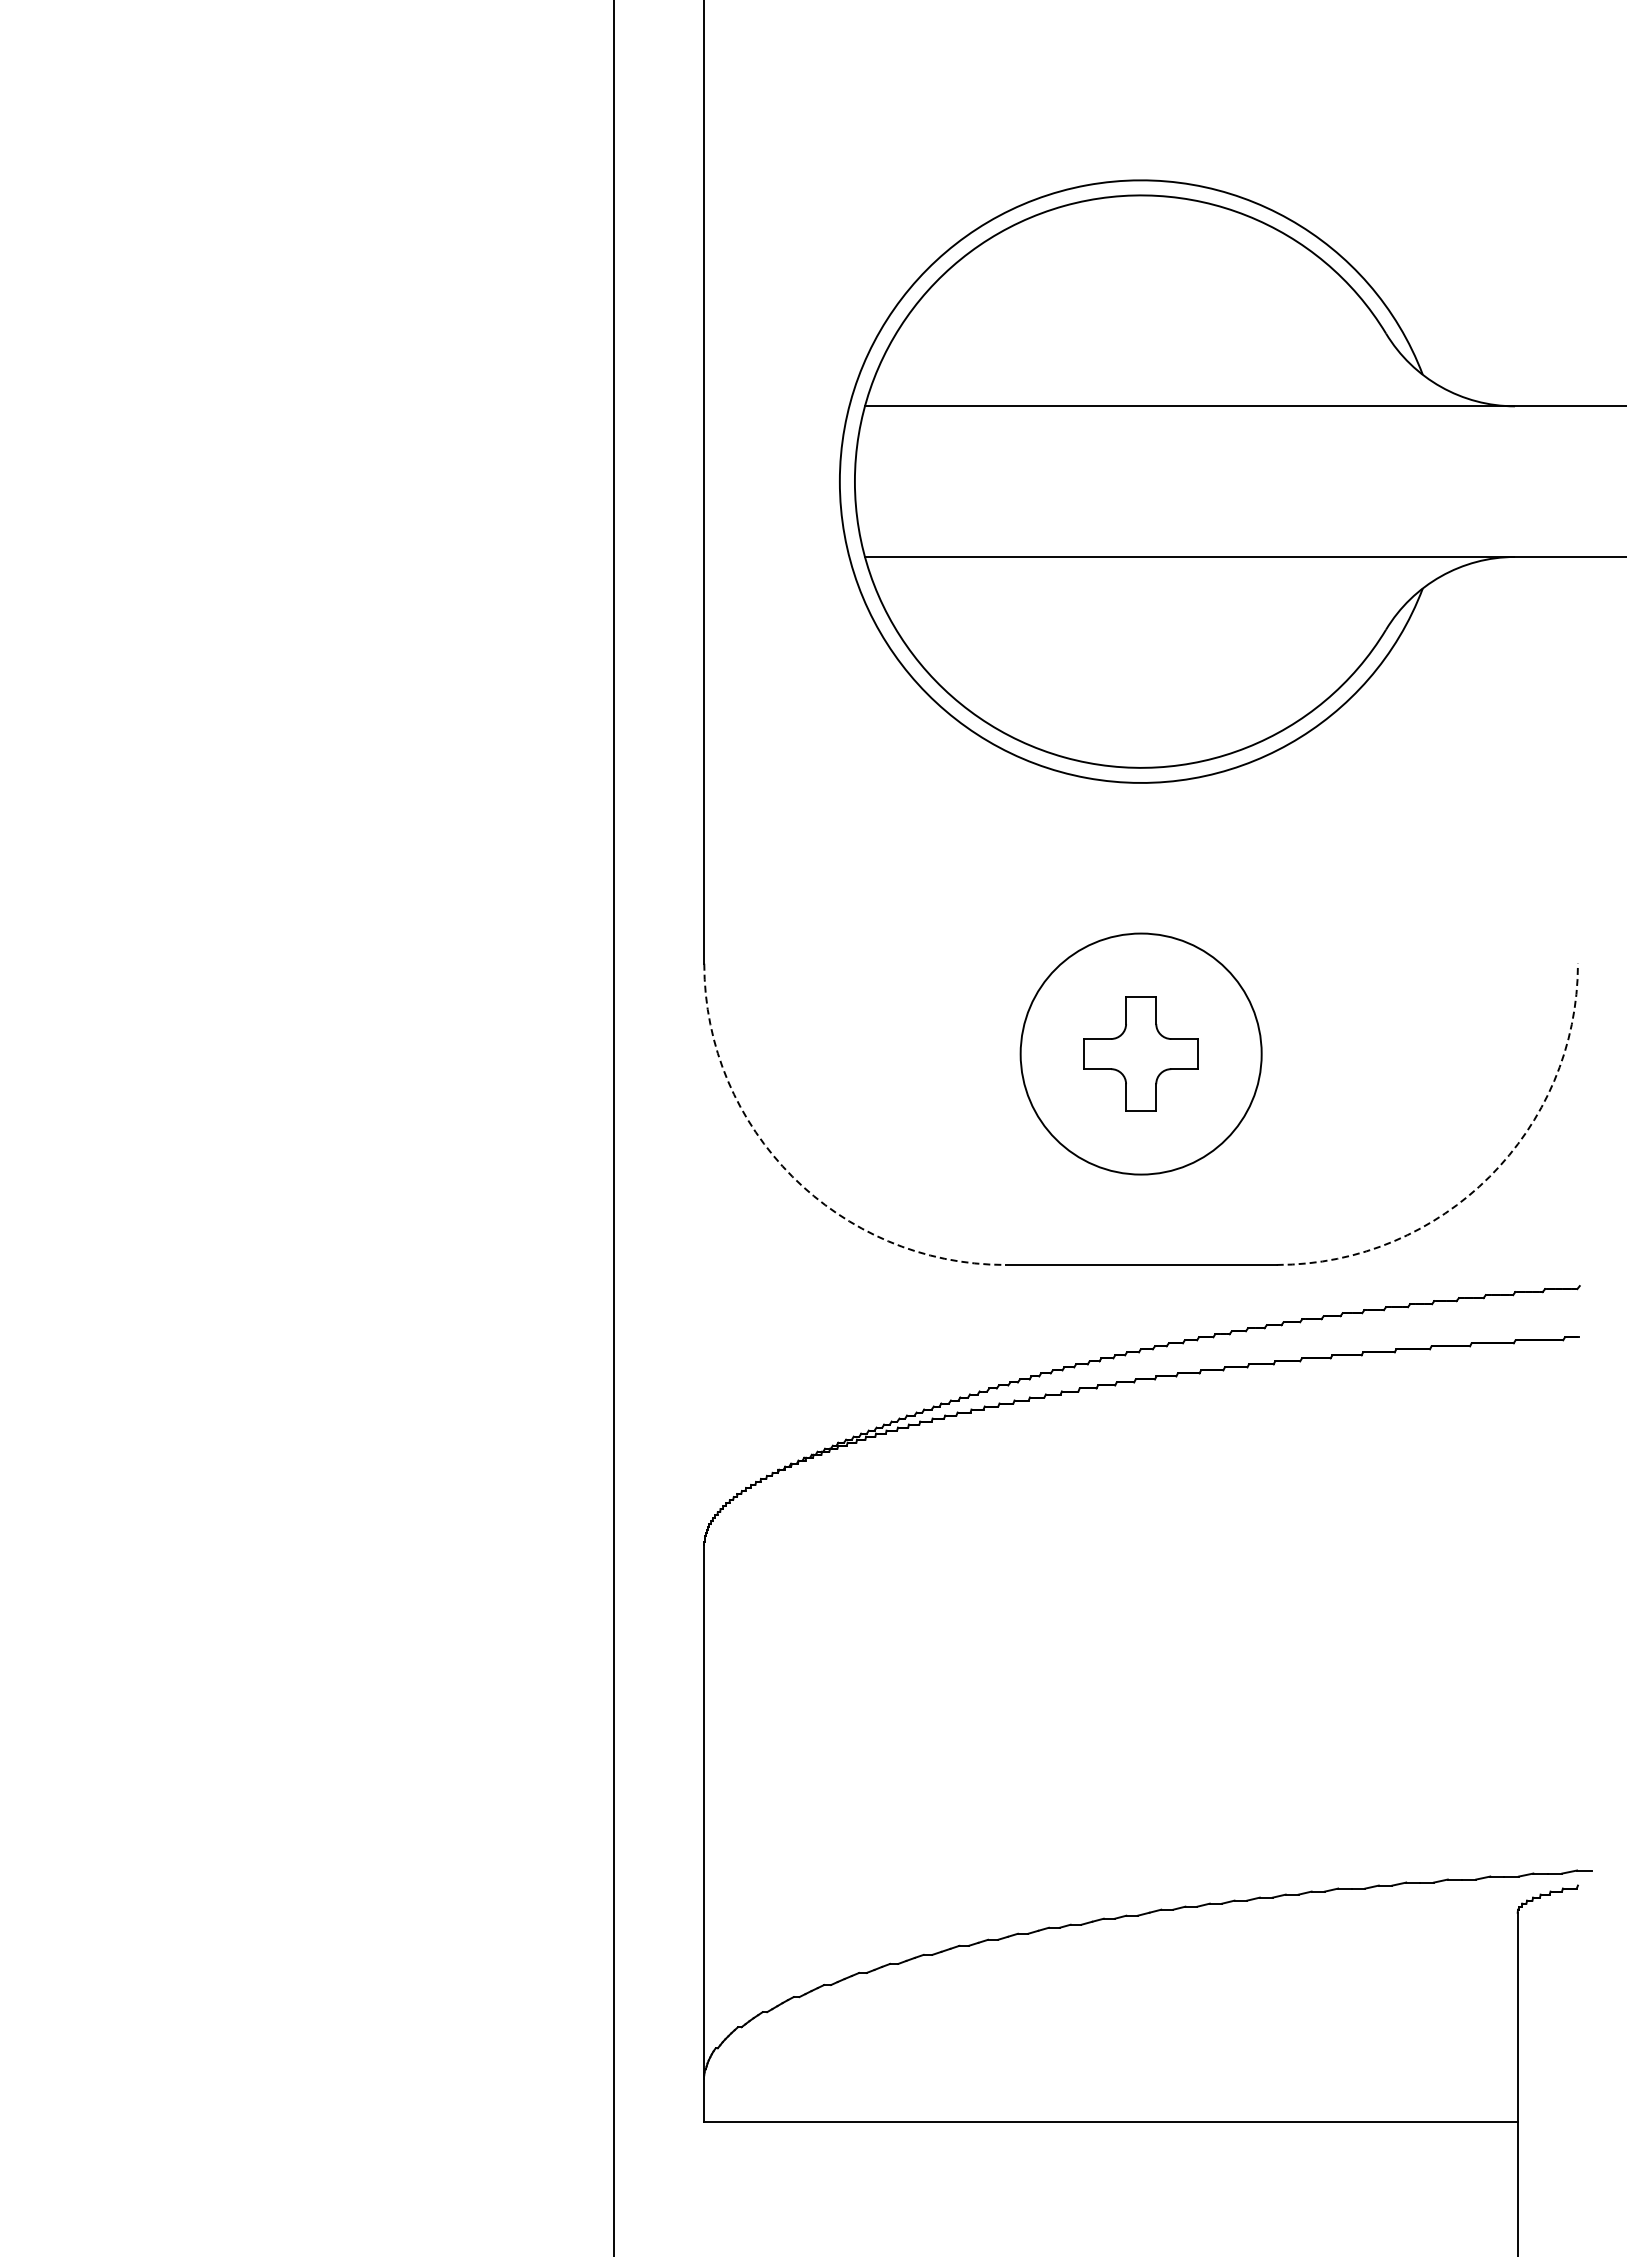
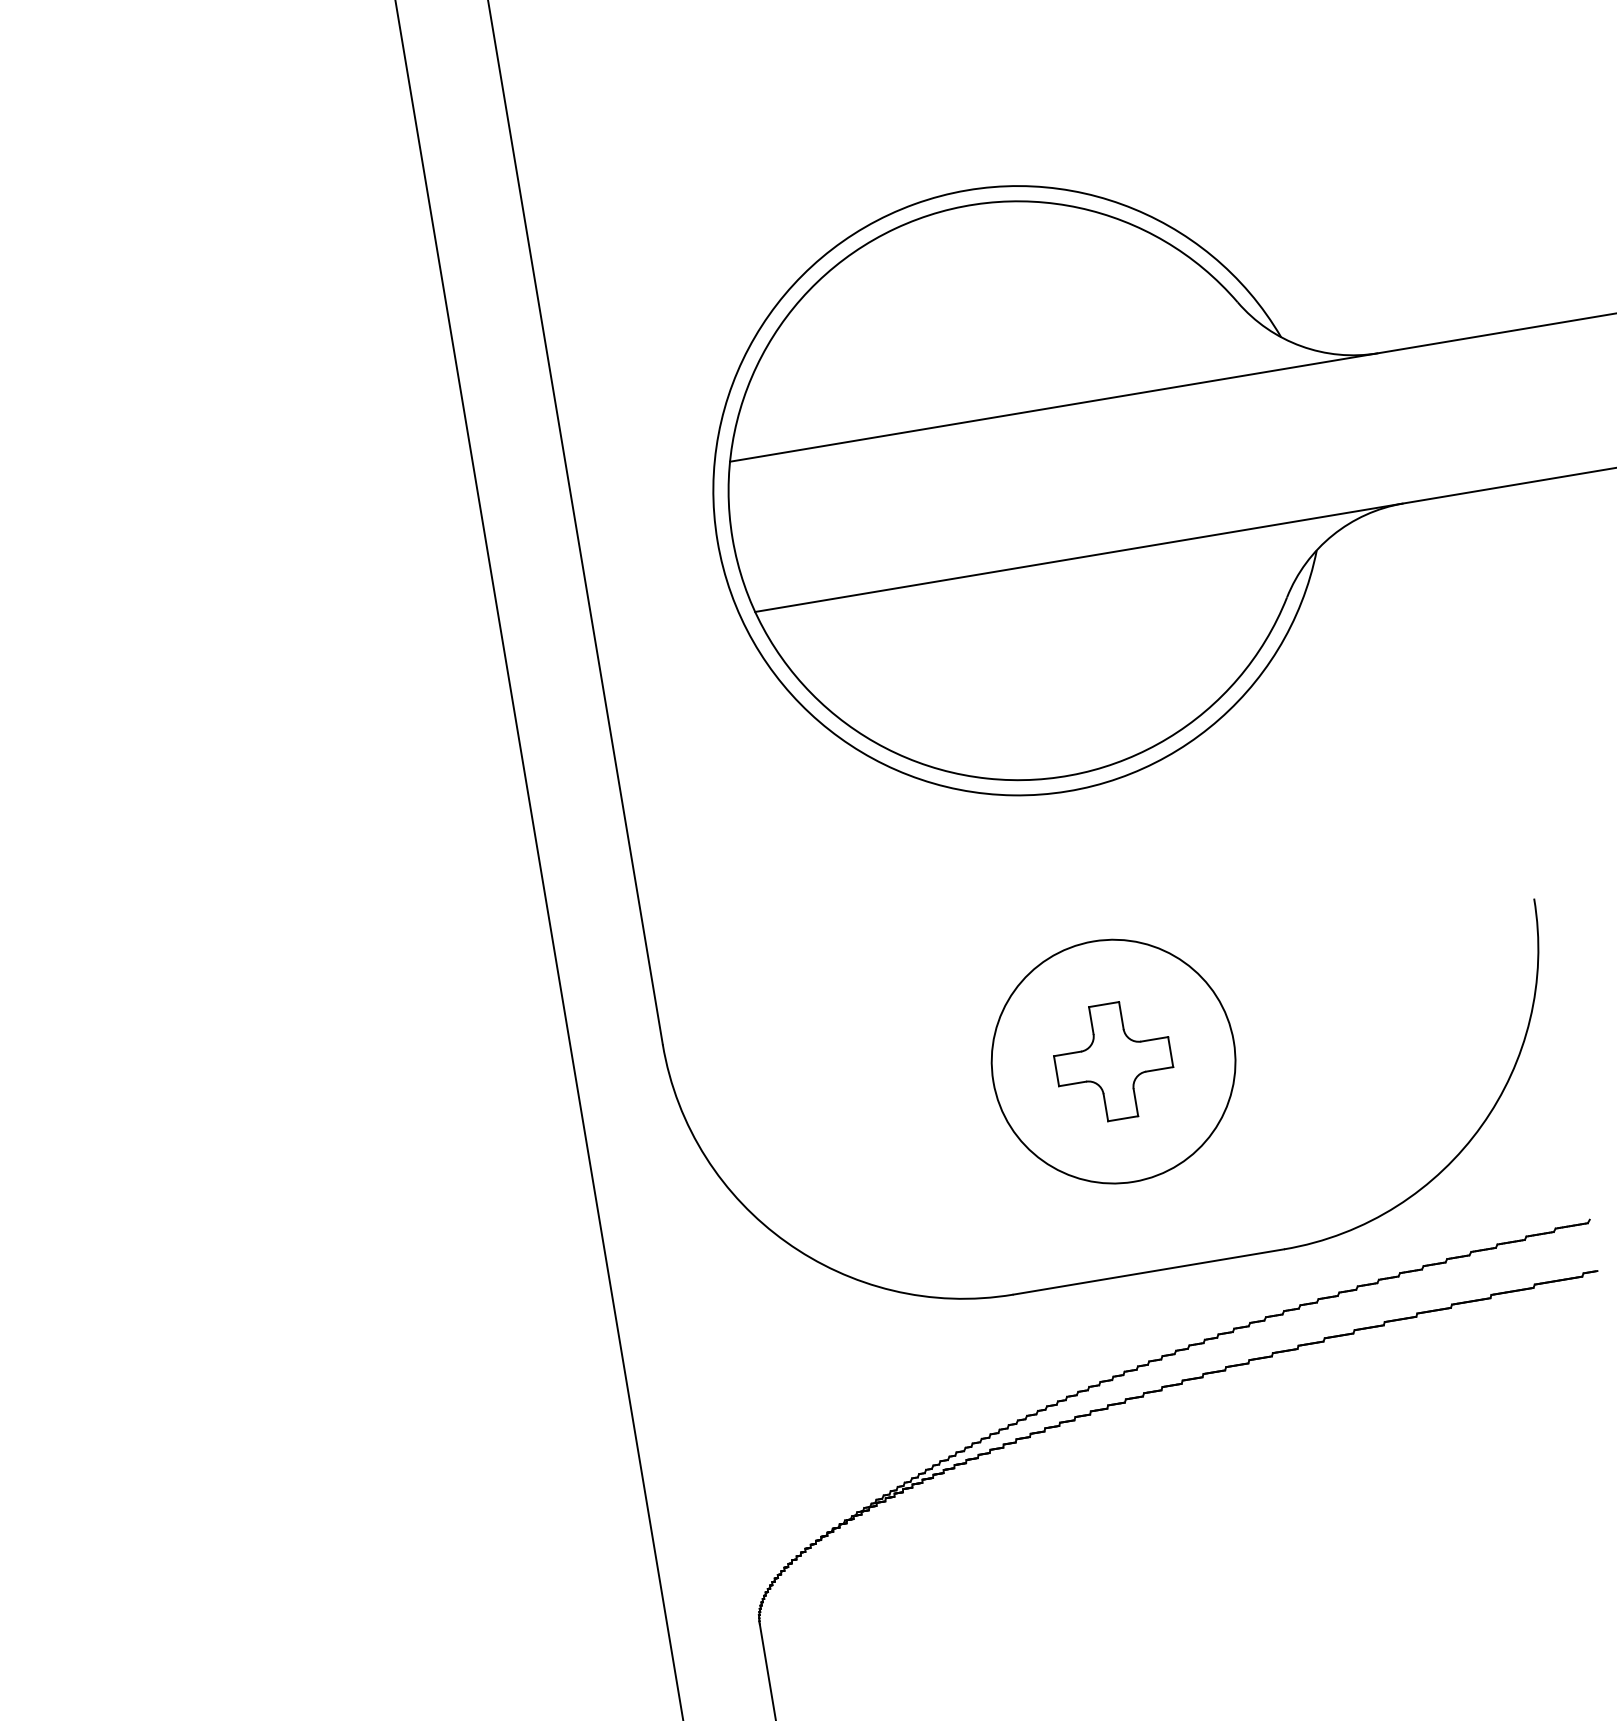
arc: (792, 1176) -> (786, 1241), dashed -> solid
arc: (1489, 1176) -> (1481, 1125), dashed -> solid

